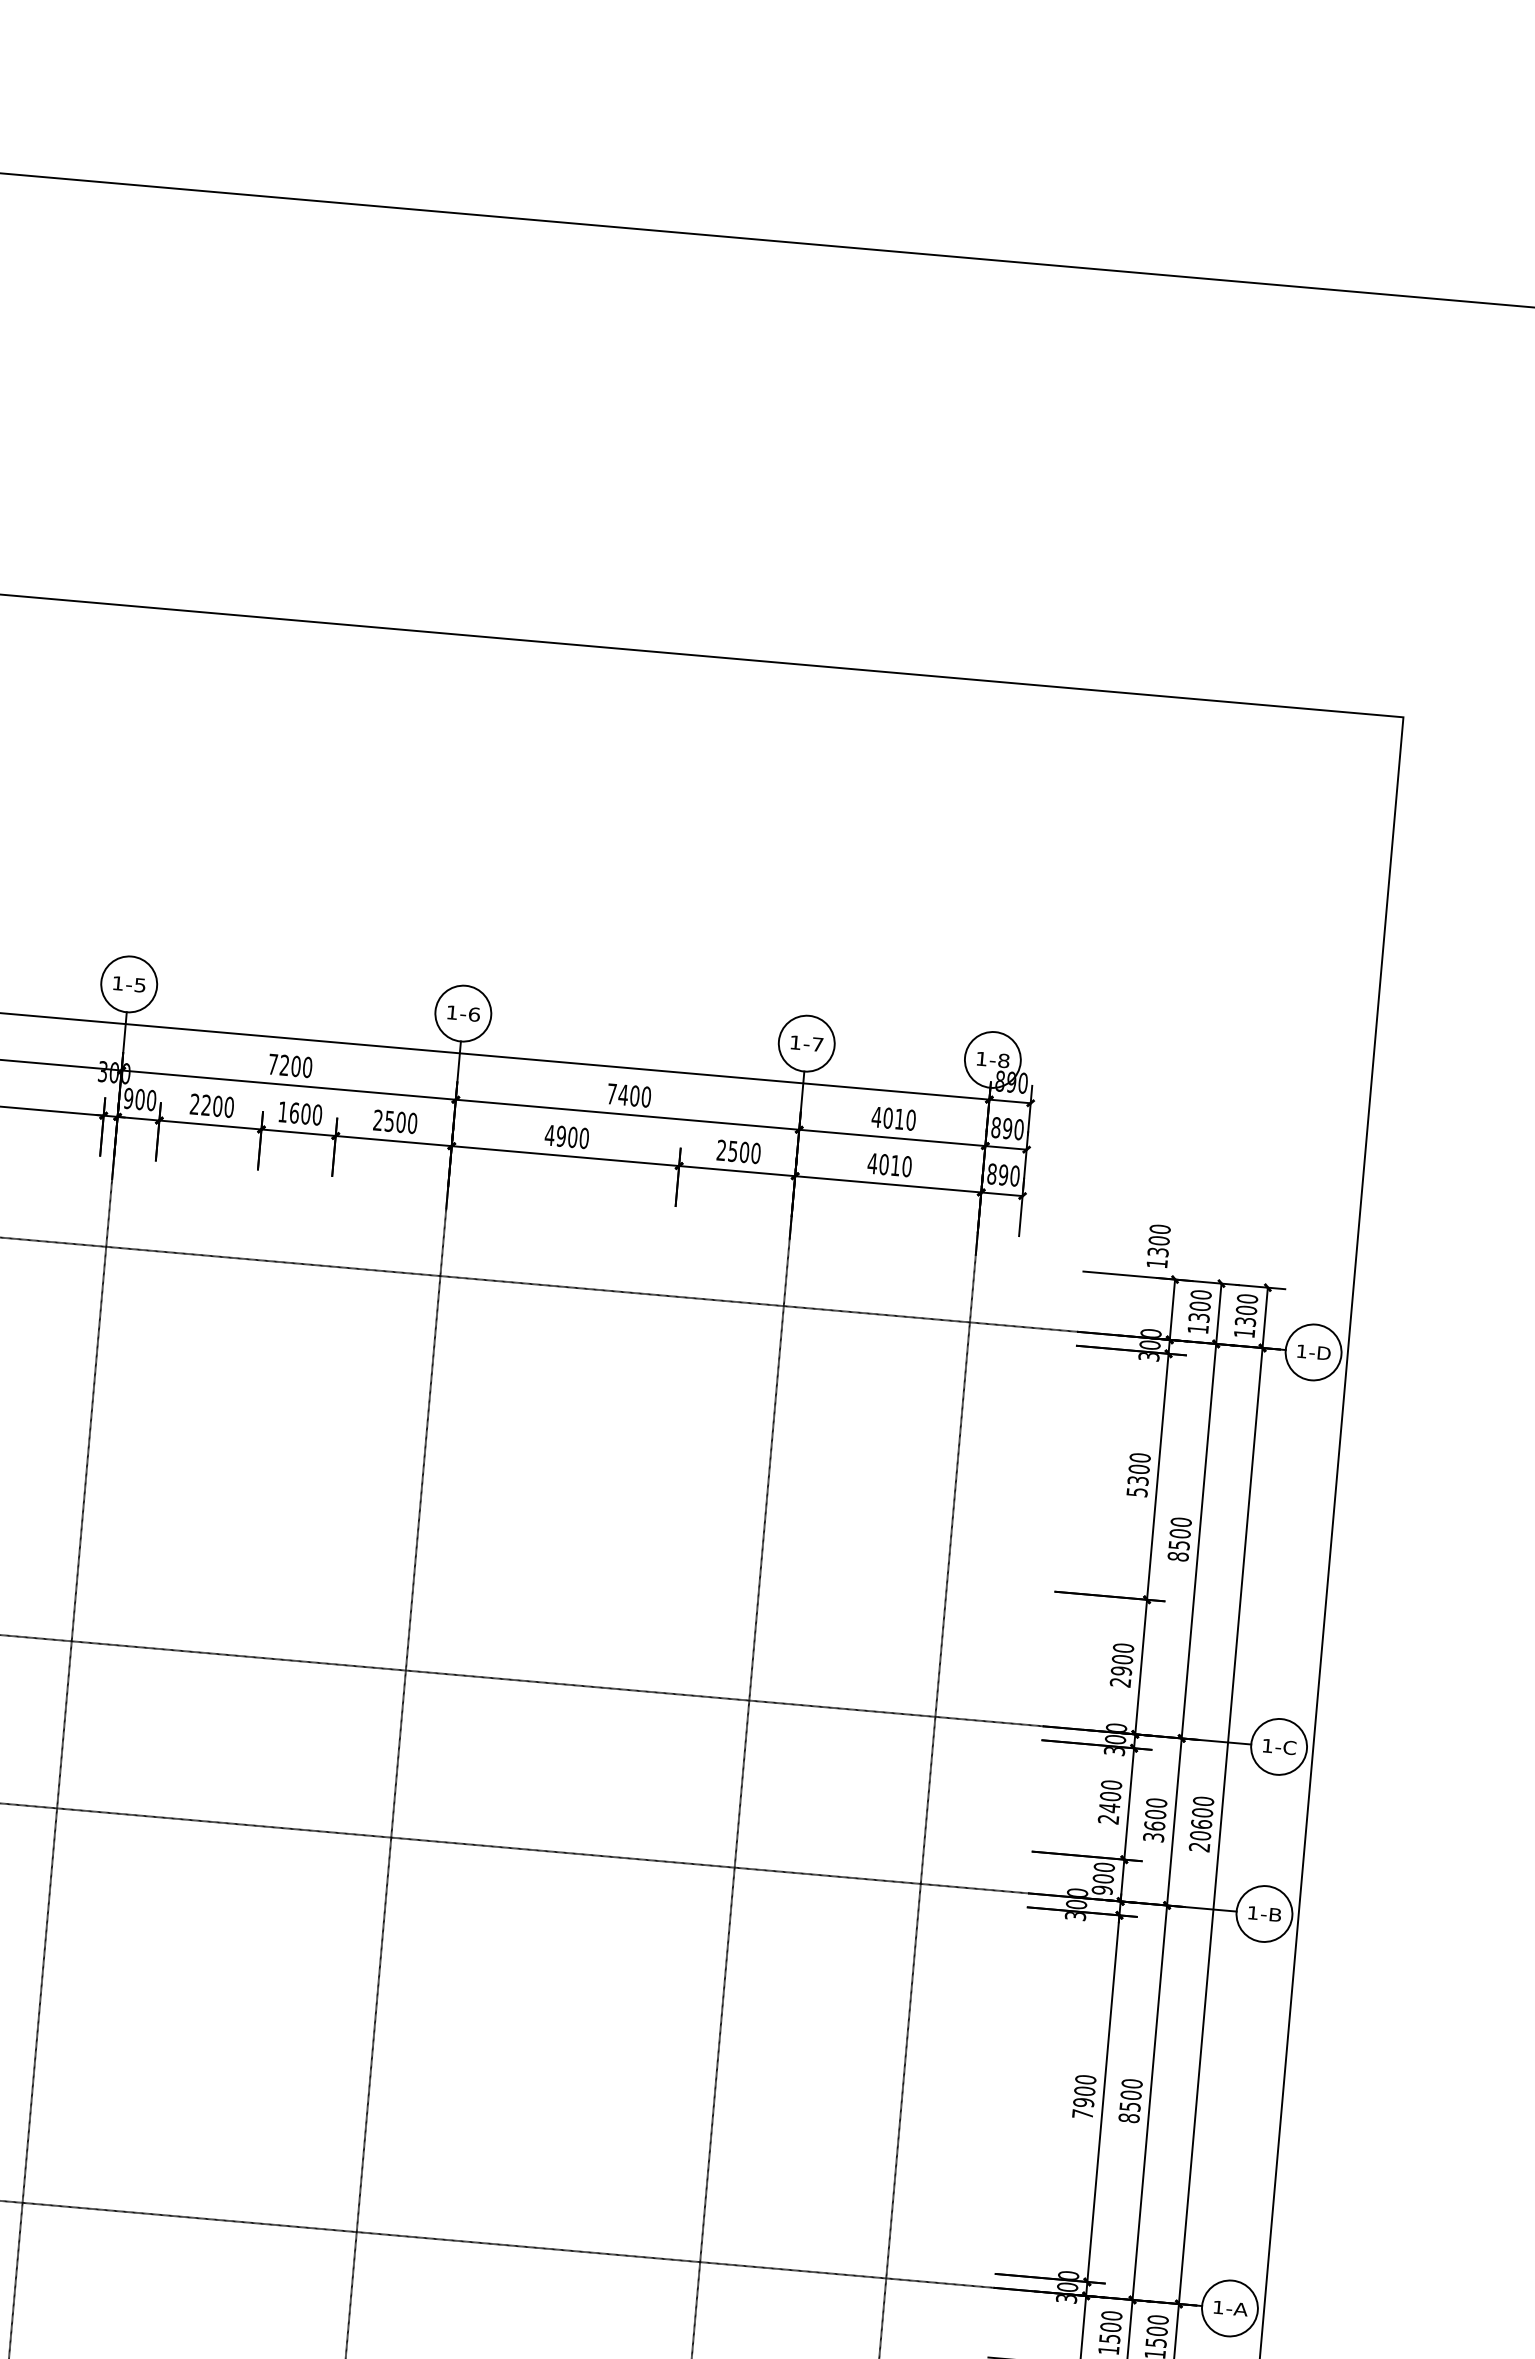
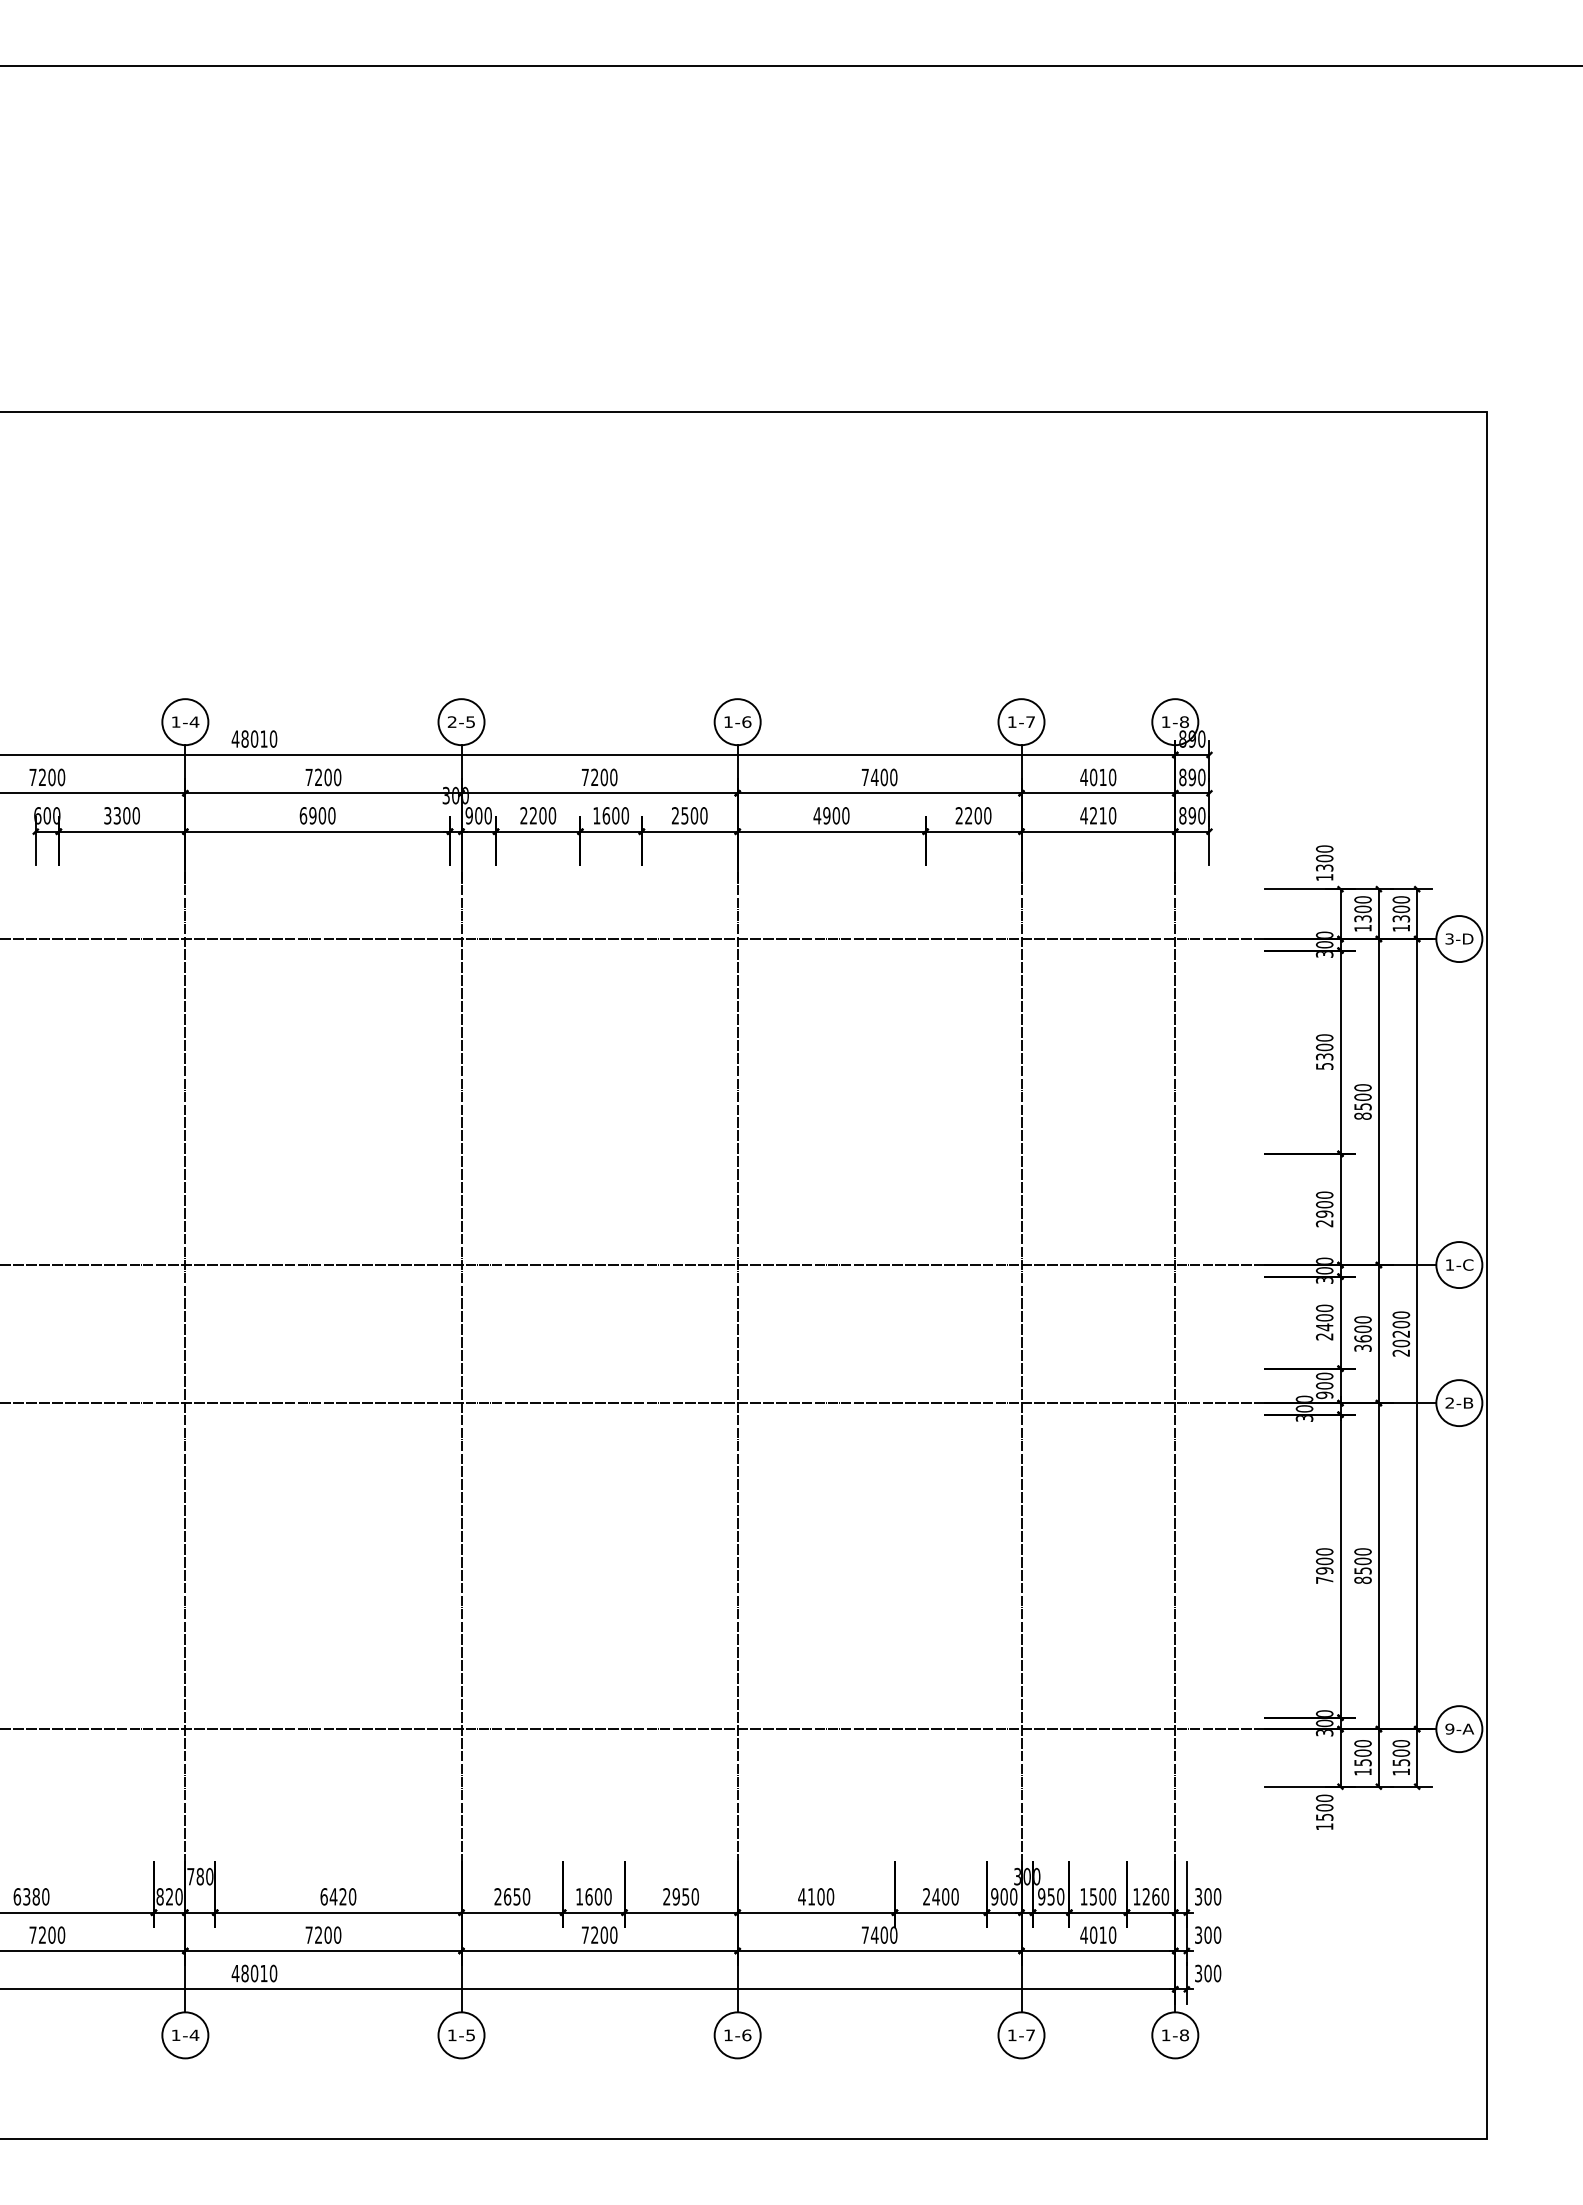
text: (117, 982) -> (451, 721), 1-5 -> 2-5
text: (732, 1151) -> (968, 815), 2500 -> 2200
text: (884, 1164) -> (1093, 815), 4010 -> 4210
text: (1301, 1350) -> (1449, 938), 1-D -> 3-D
text: (1201, 1823) -> (1401, 1333), 20600 -> 20200
text: (1252, 1912) -> (1449, 1402), 1-B -> 2-B
text: (1218, 2306) -> (1449, 1728), 1-A -> 9-A

